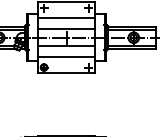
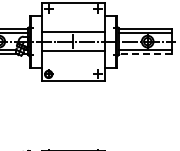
line: (66, 17) -> (73, 19), removed
line: (131, 49) -> (145, 54), solid -> dashed
line: (66, 57) -> (73, 63), removed

